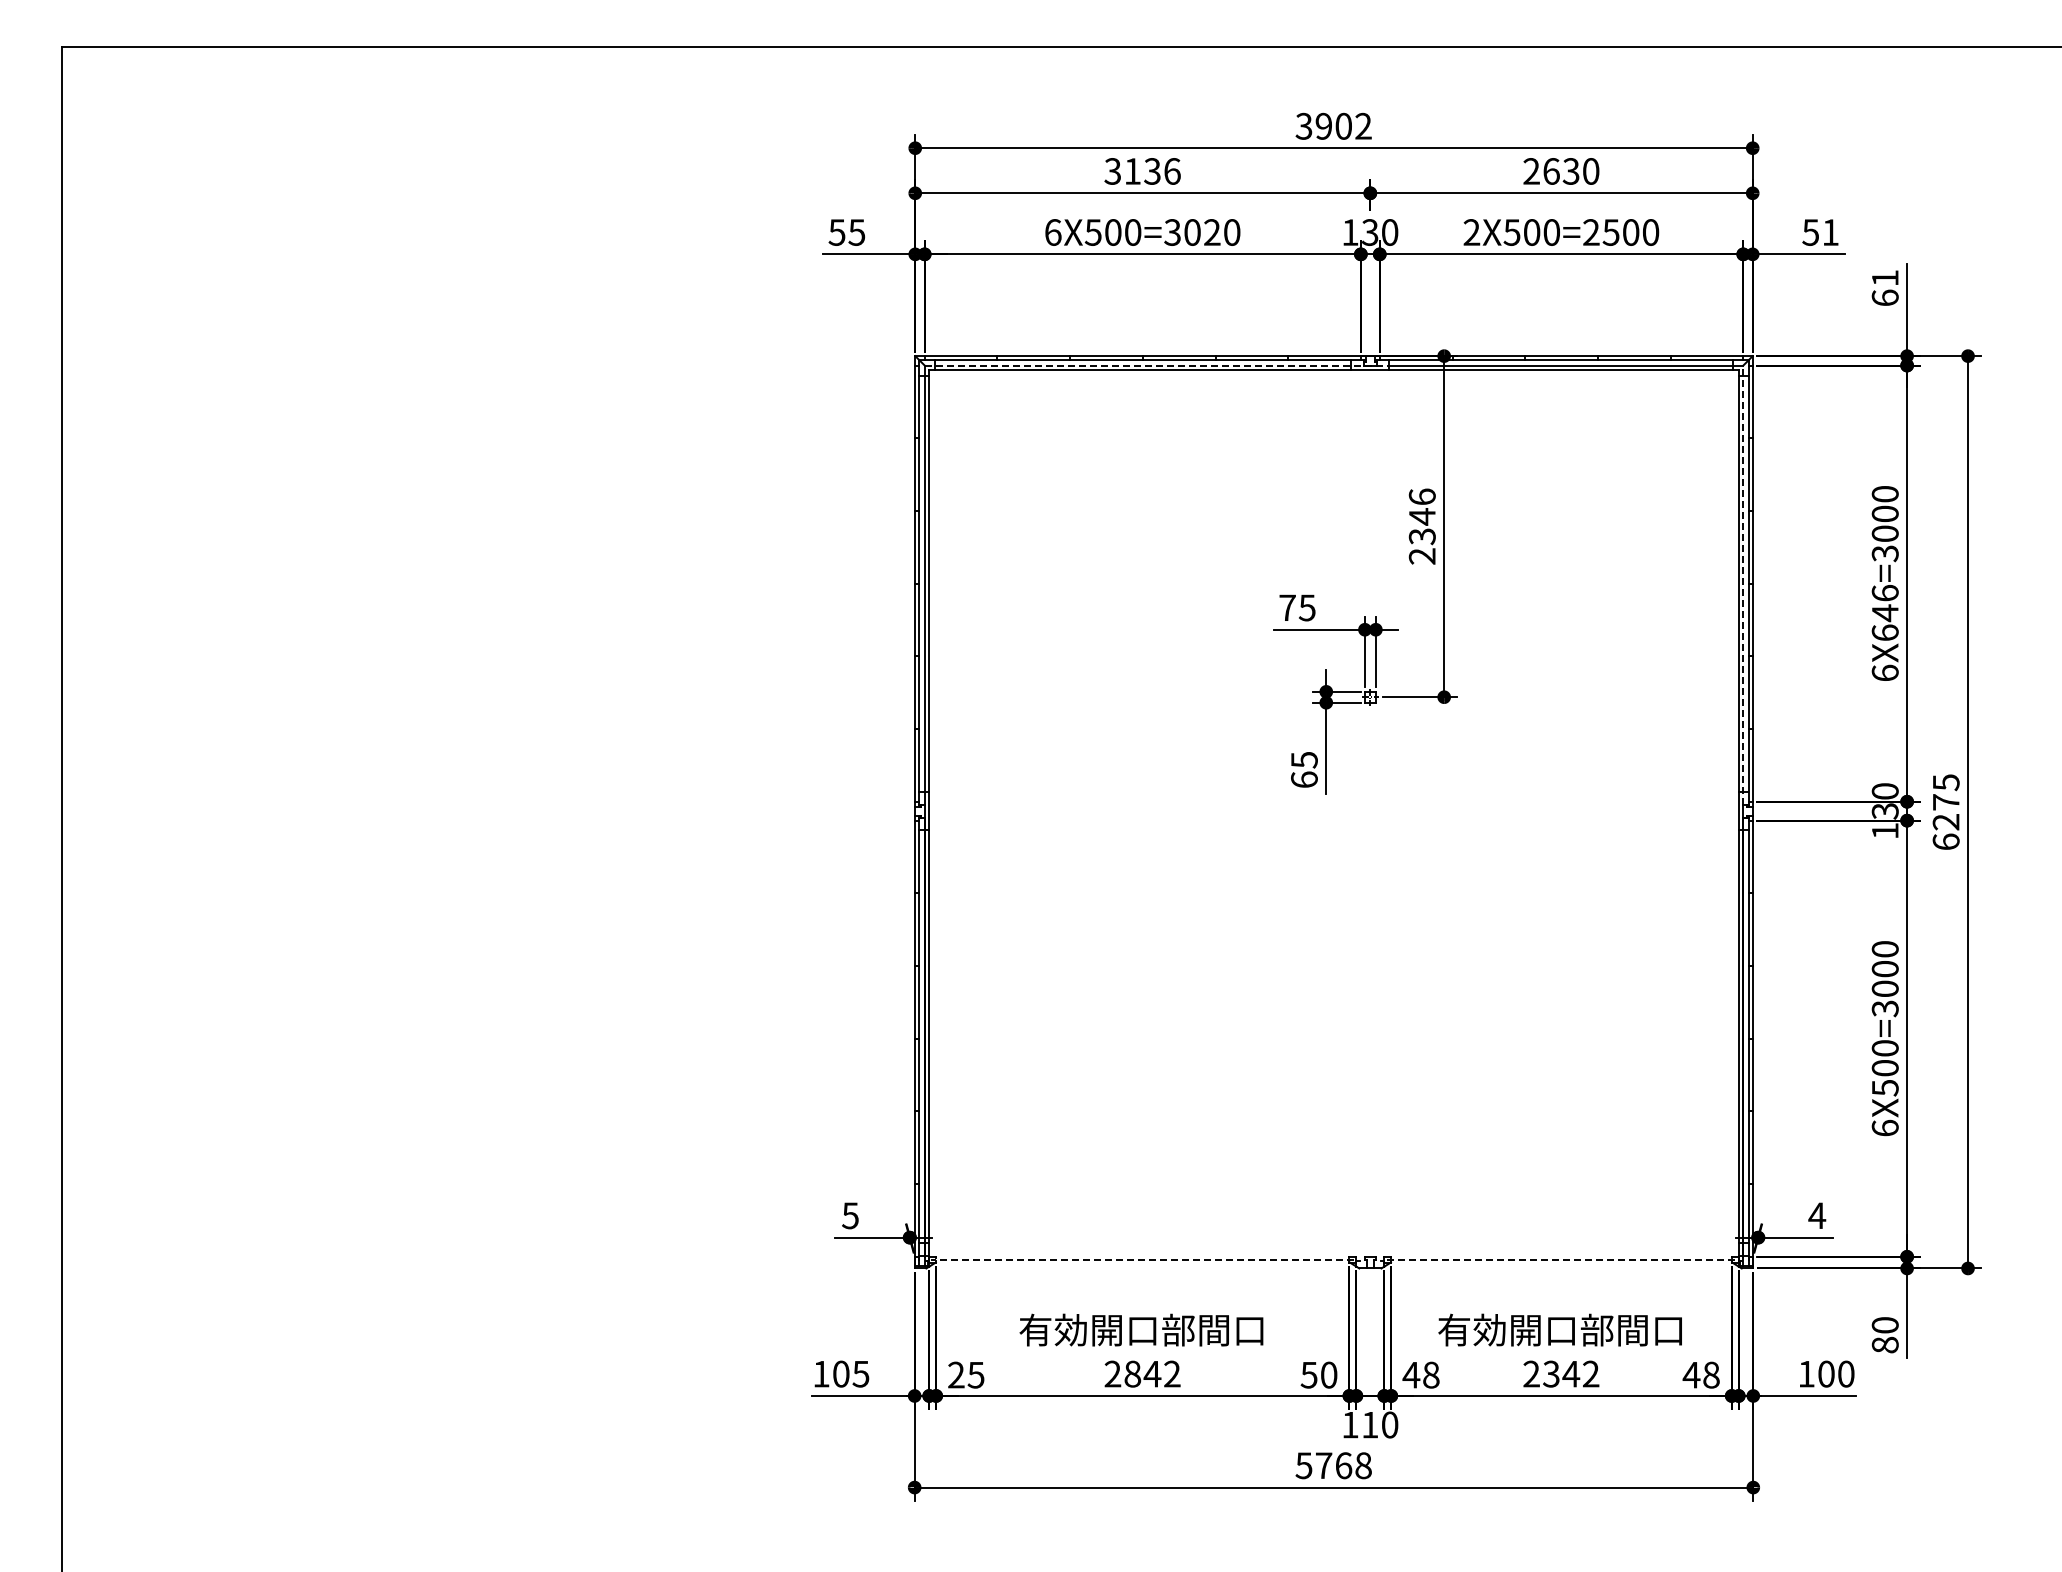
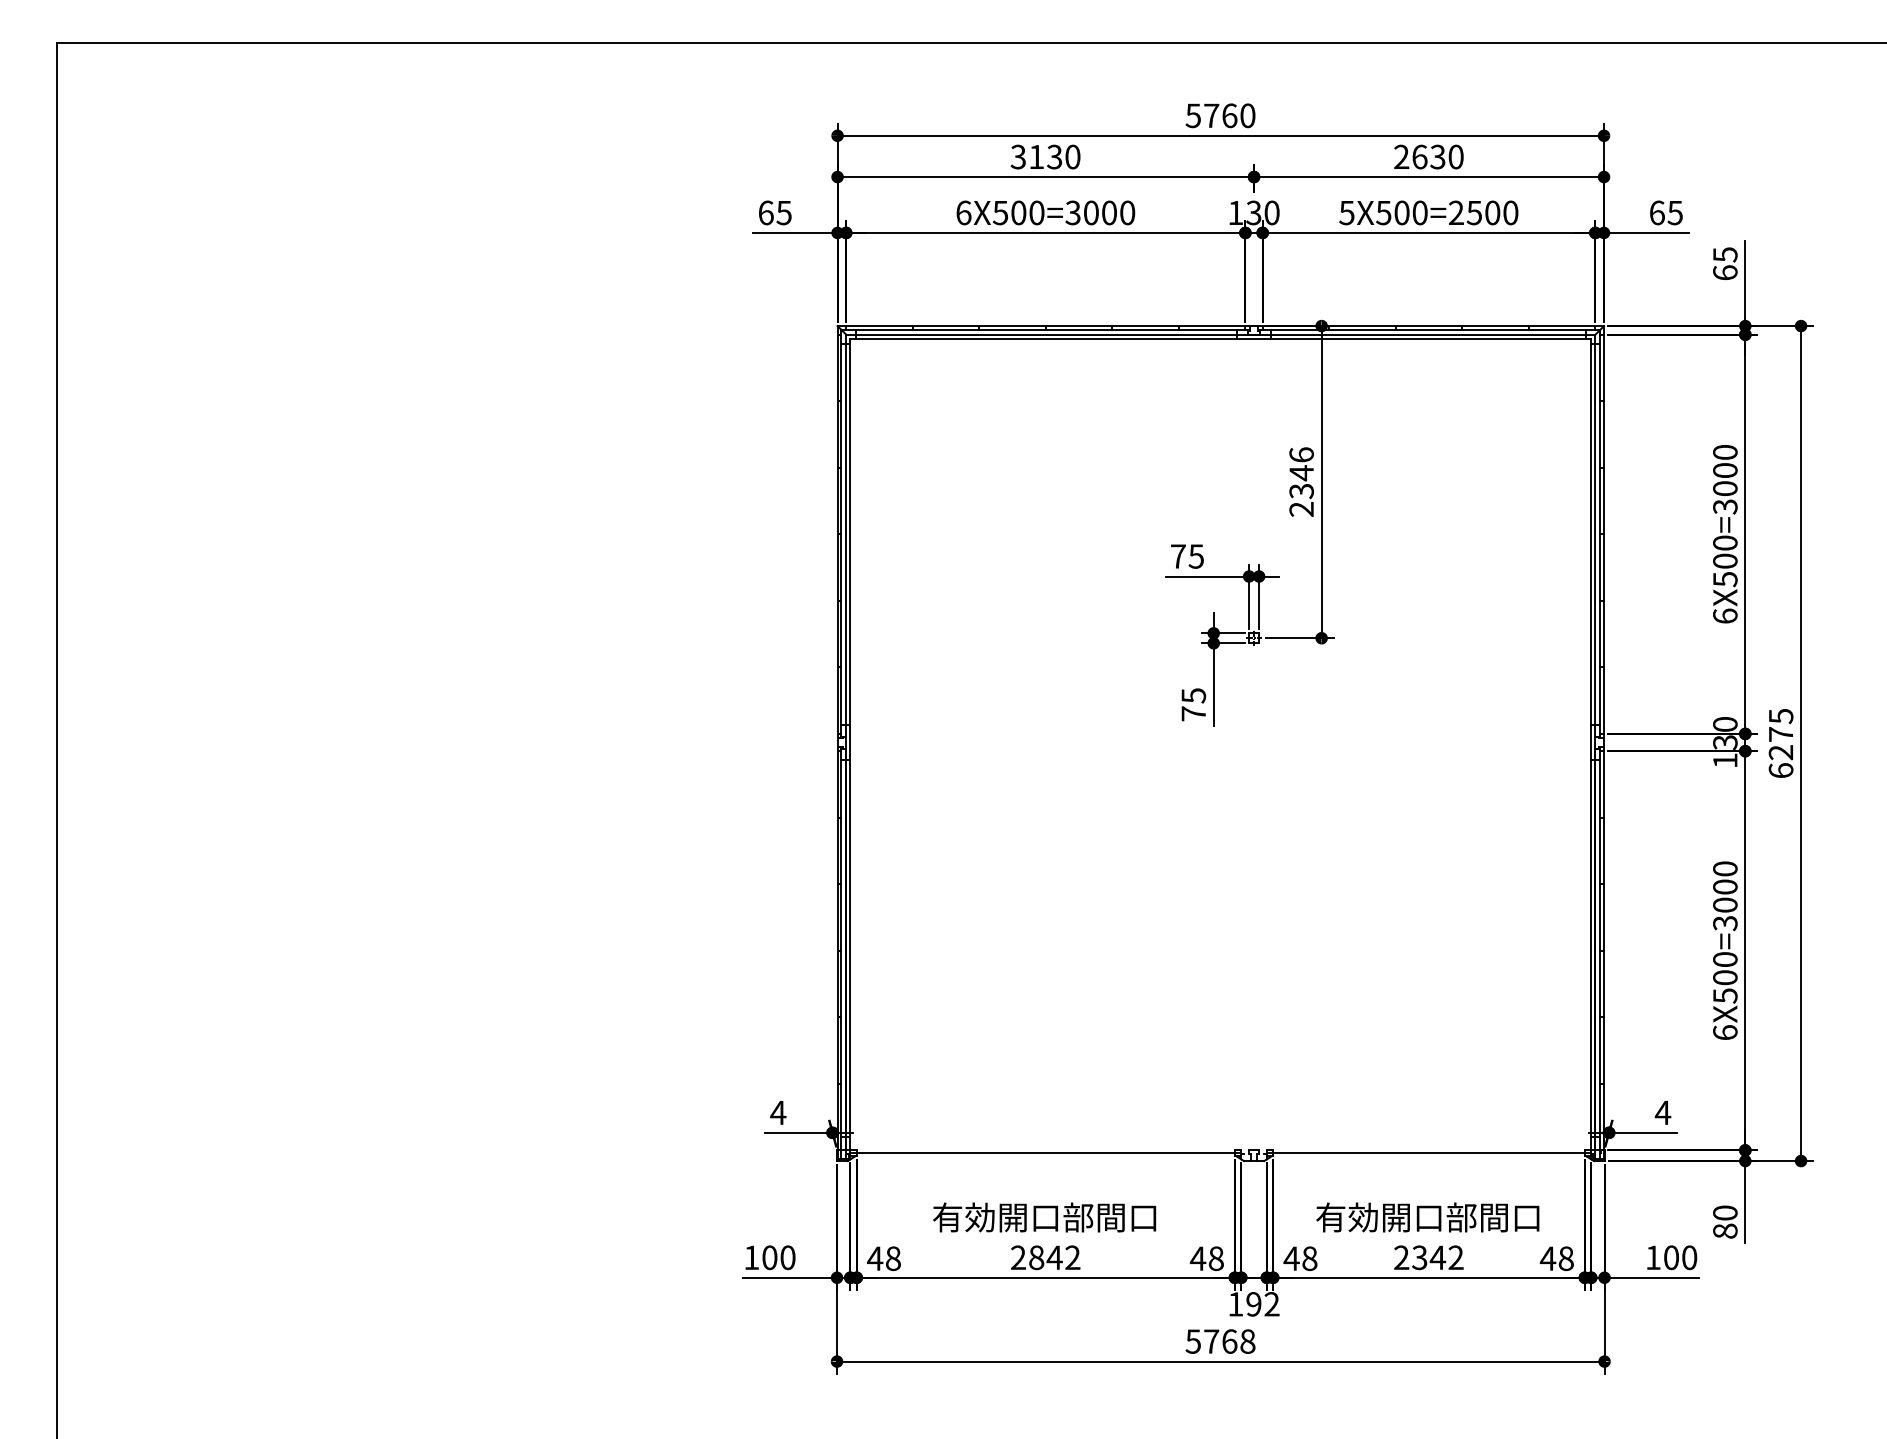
text: (1333, 125) -> (1220, 115), 3902 -> 5760
text: (1172, 171) -> (1073, 157), 3136 -> 3130
text: (836, 232) -> (765, 212), 55 -> 65
text: (1212, 232) -> (1109, 212), 6X500=3020 -> 6X500=3000
text: (1471, 232) -> (1346, 212), 2X500=2500 -> 5X500=2500
text: (1820, 232) -> (1666, 212), 51 -> 65
text: (1885, 278) -> (1725, 255), 61 -> 65
line: (1157, 365) -> (1059, 334), dashed -> solid
line: (1743, 585) -> (1595, 536), dashed -> solid
text: (1884, 612) -> (1724, 560), 6X646=3000 -> 6X500=3000
text: (1304, 779) -> (1193, 713), 65 -> 75
text: (850, 1215) -> (778, 1112), 5 -> 4
line: (1142, 1259) -> (1045, 1152), dashed -> solid
line: (1562, 1259) -> (1429, 1152), dashed -> solid
text: (860, 1373) -> (787, 1257), 105 -> 100
text: (965, 1374) -> (883, 1258), 25 -> 48
text: (1318, 1375) -> (1206, 1259), 50 -> 48
text: (1380, 1424) -> (1263, 1303), 110 -> 192

